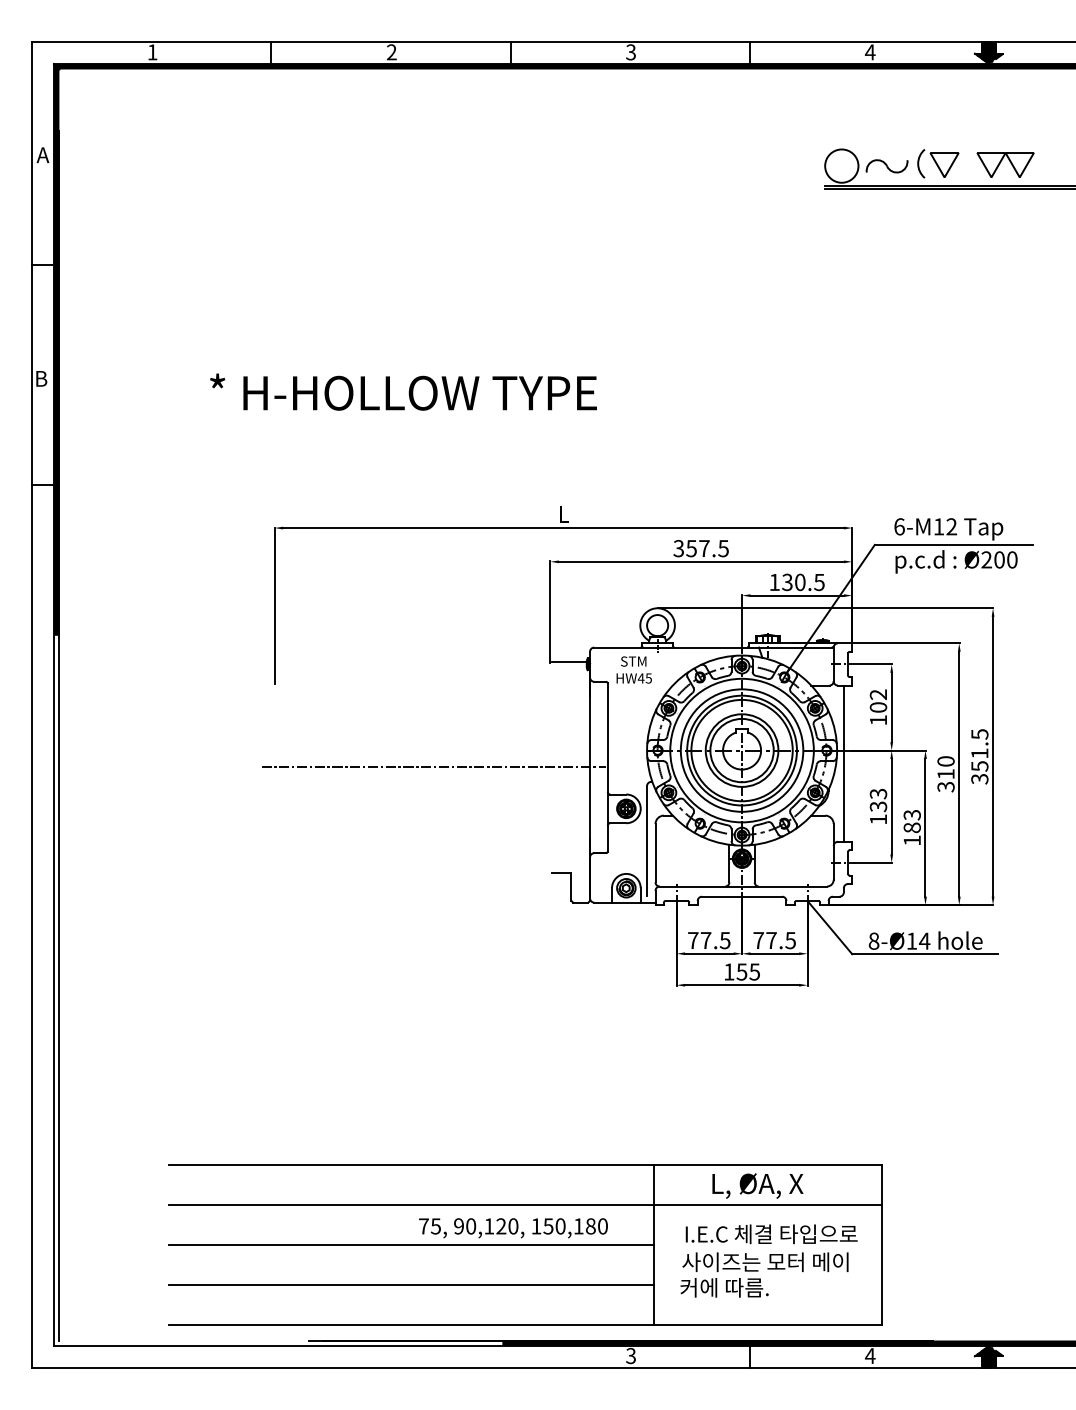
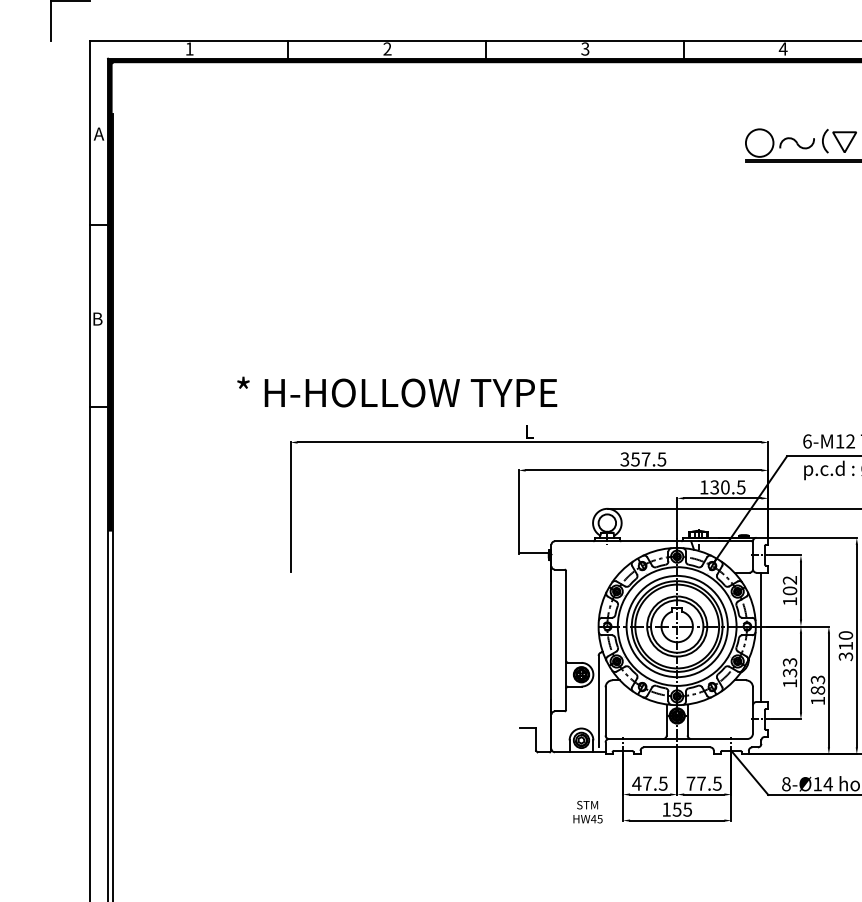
text: (403, 391) -> (397, 391), moved
text: (633, 669) -> (587, 811), moved
line: (433, 767) -> (421, 640), removed
text: (692, 940) -> (636, 783), 77.5 -> 47.5

